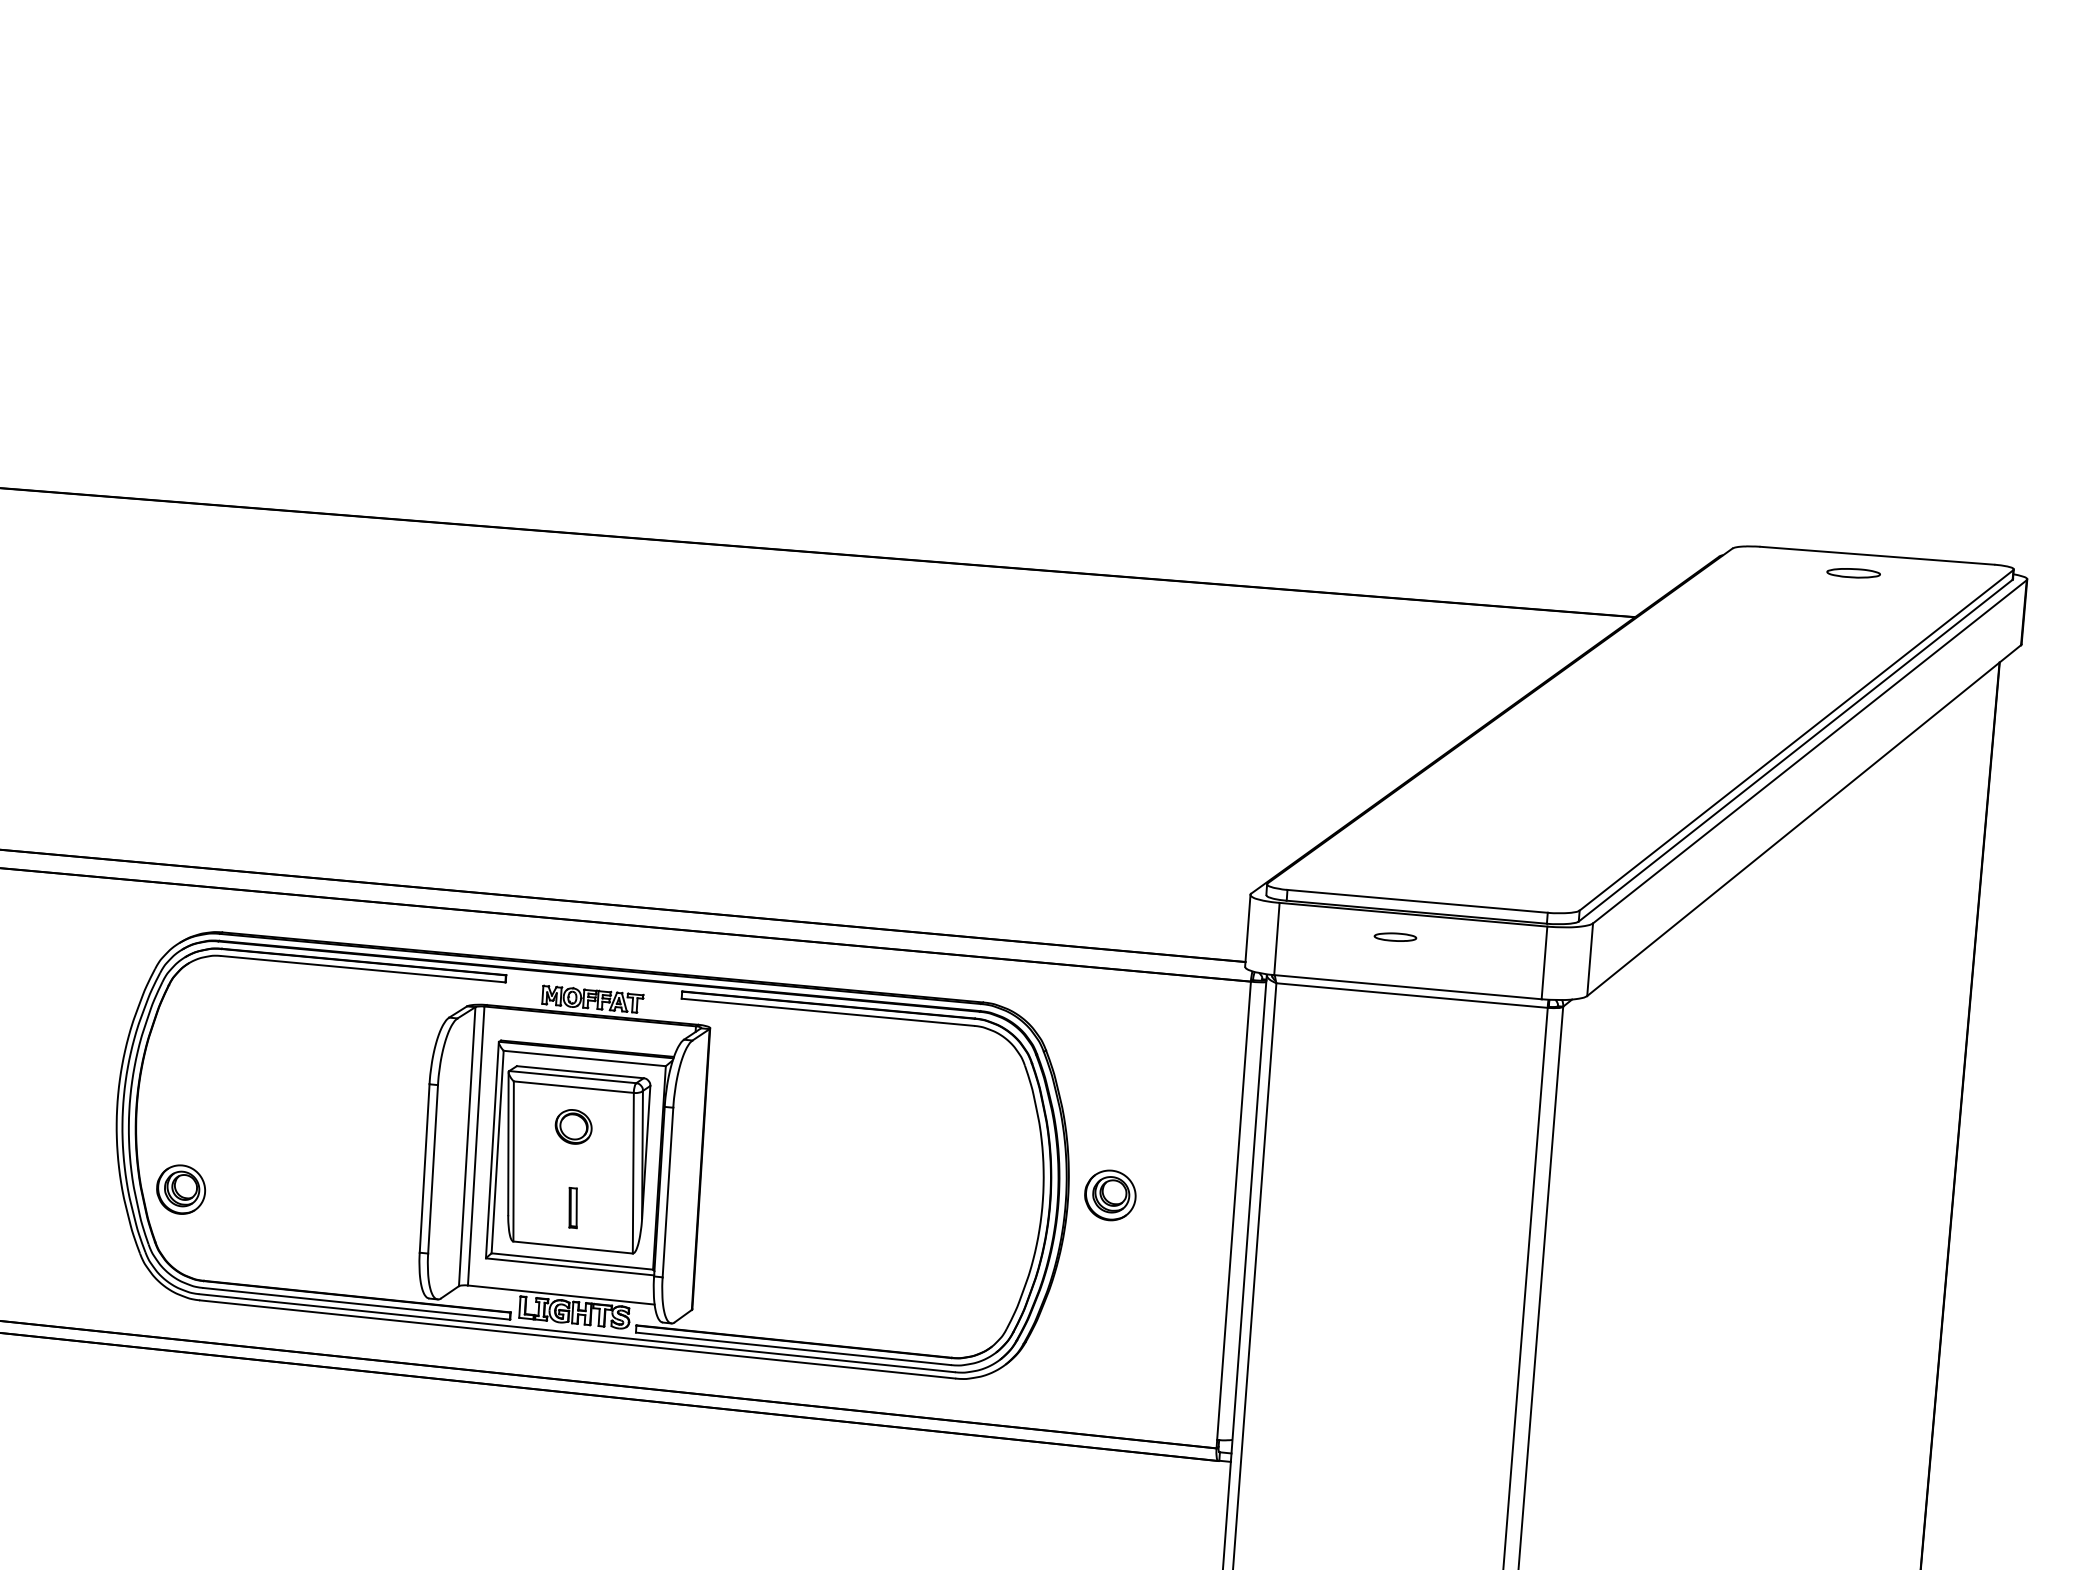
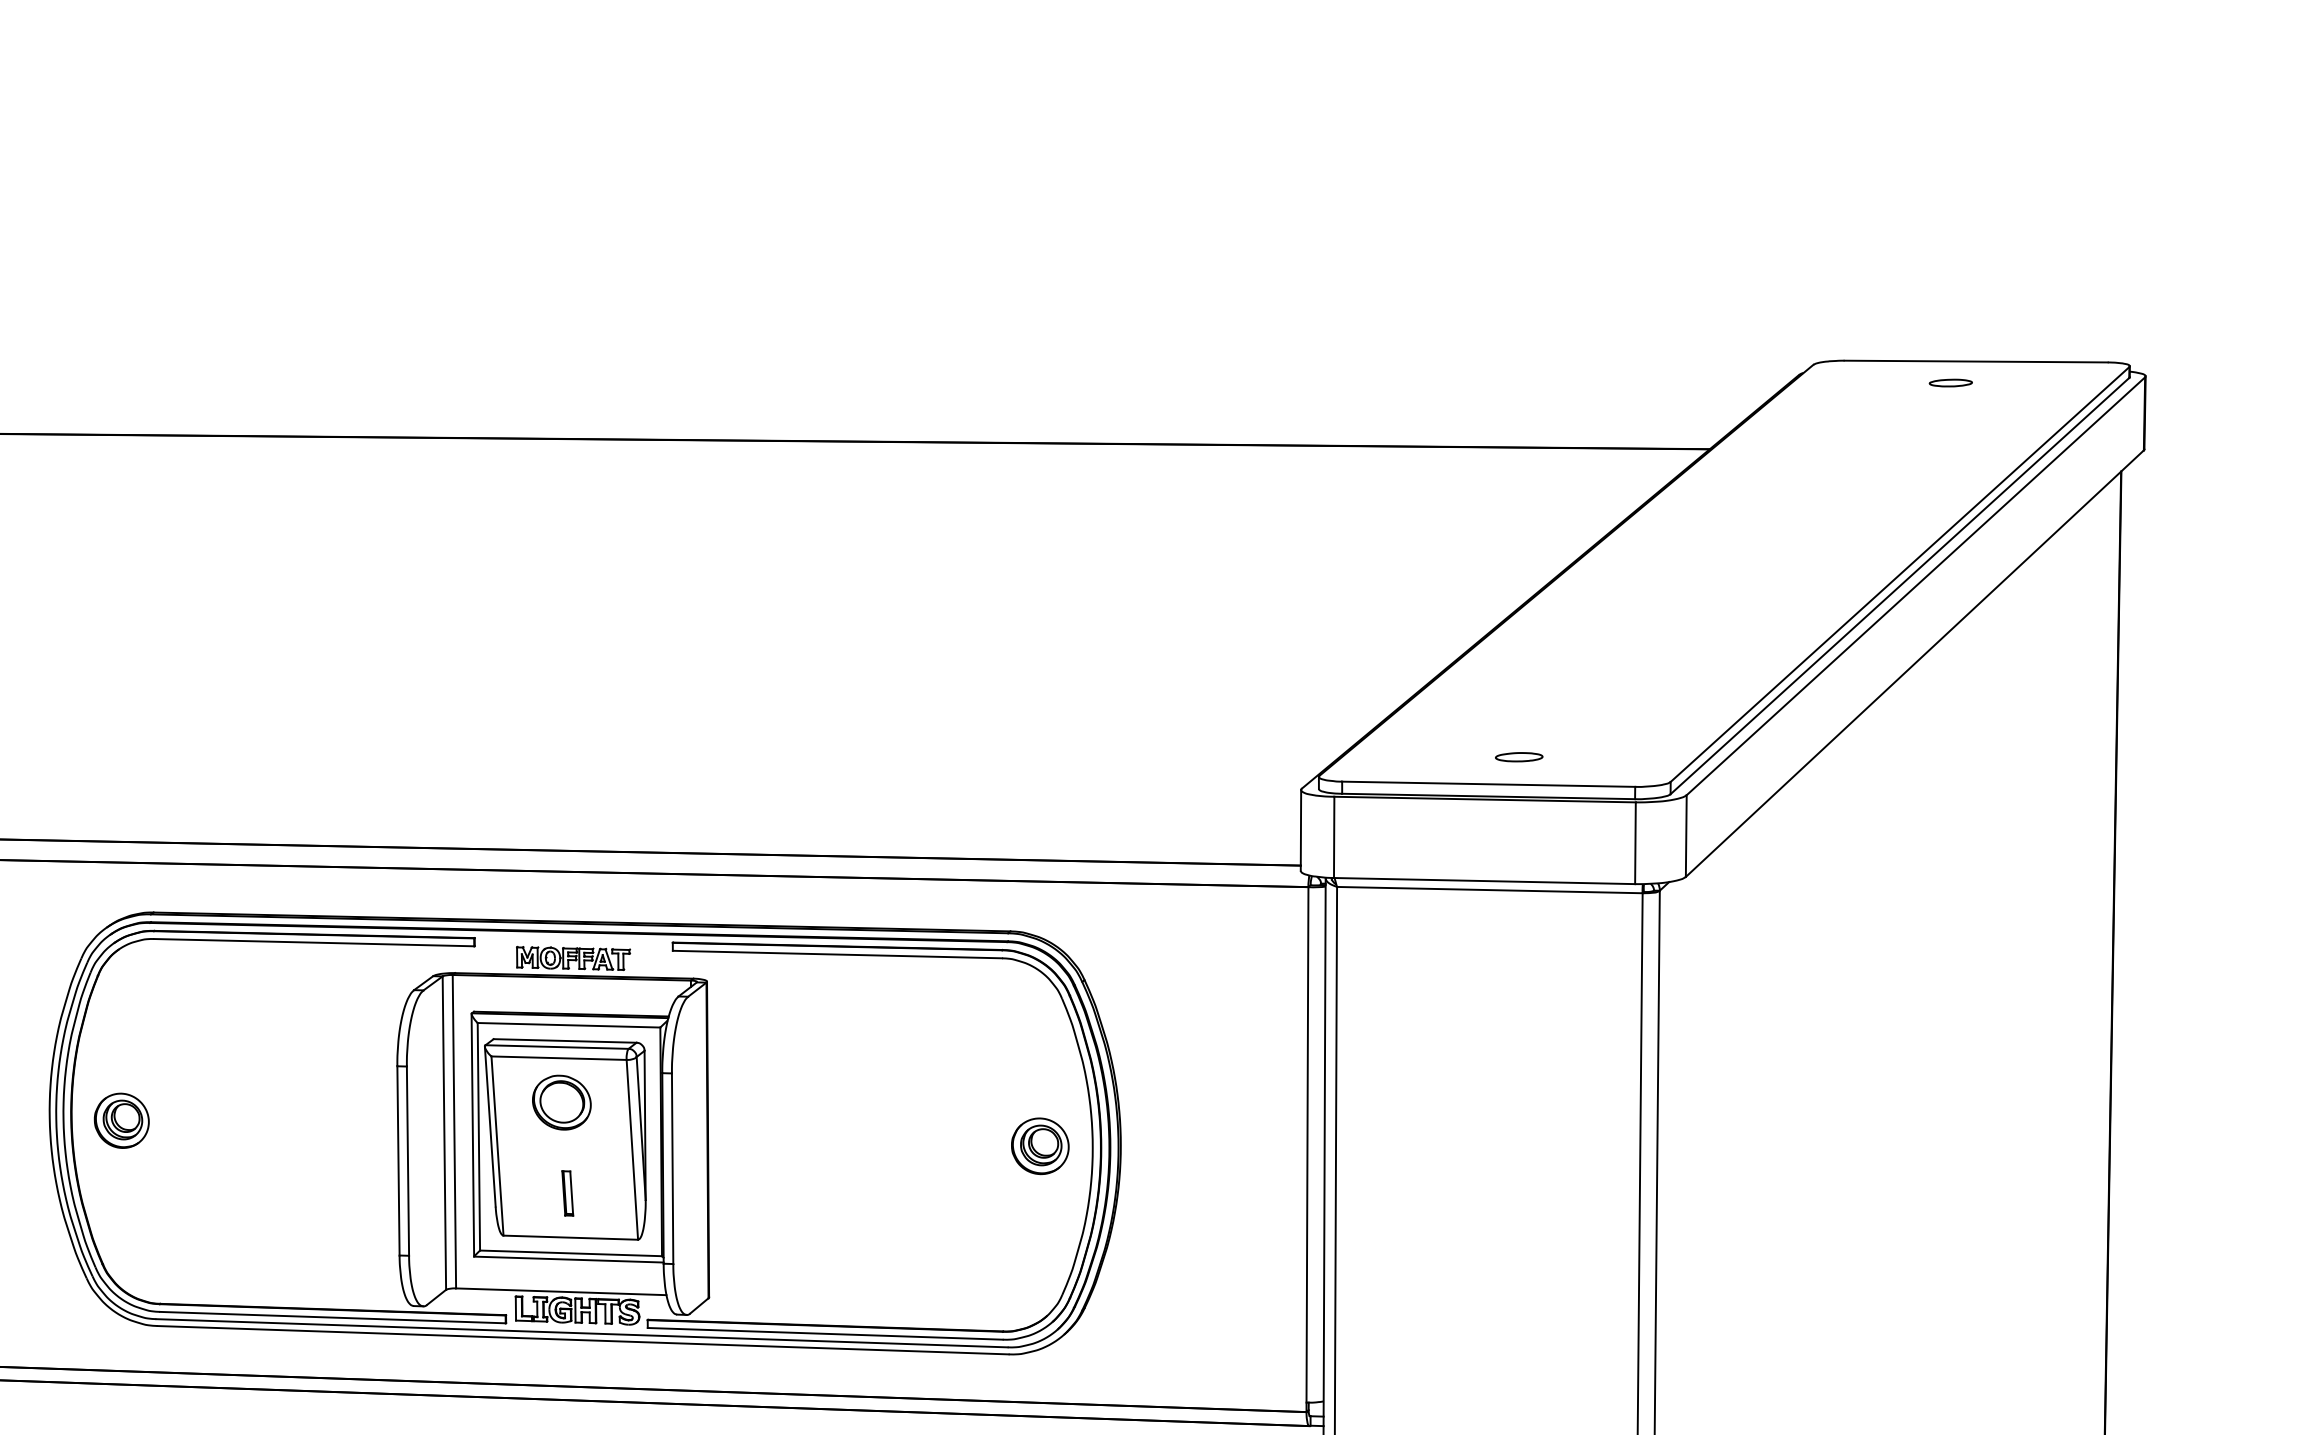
part: (1853, 573) -> (1950, 383), size x0.71
part: (1395, 936) -> (1519, 756), moved
part: (573, 1126) -> (561, 1102), size x1.43
part: (180, 1189) -> (121, 1120), moved
part: (1110, 1195) -> (1040, 1146), moved

